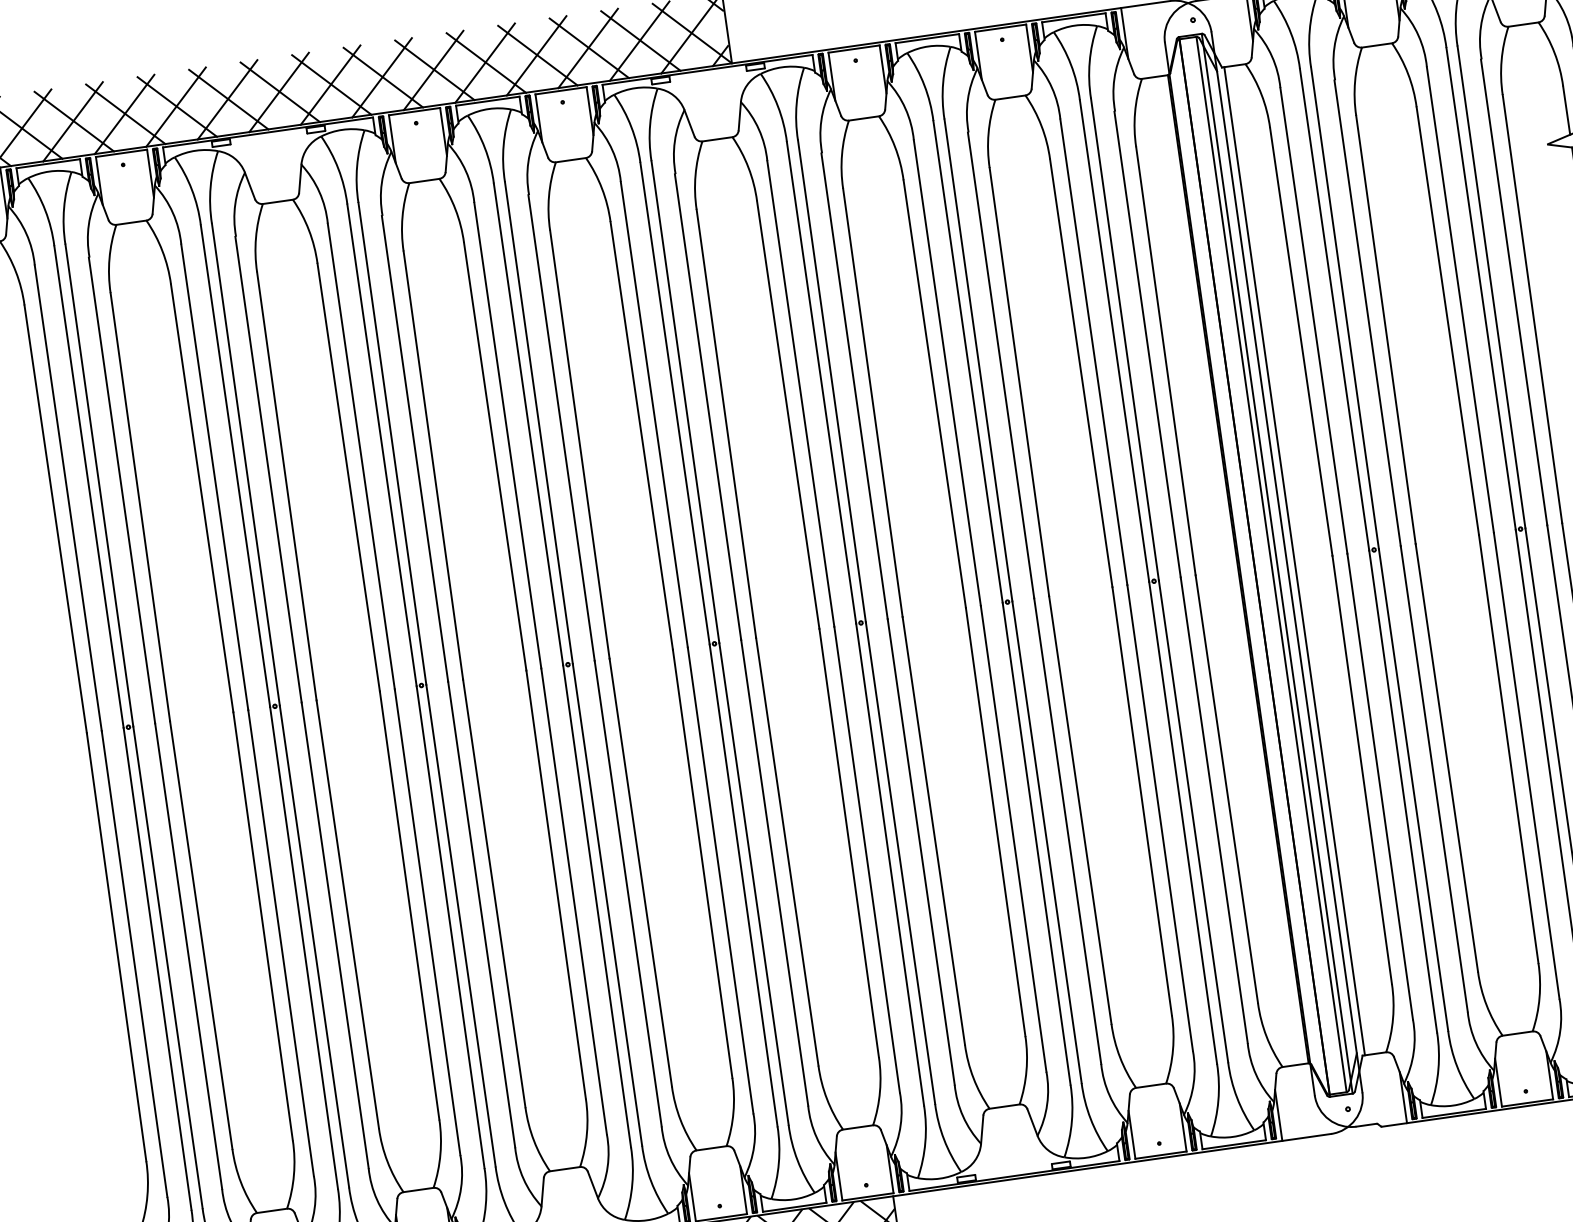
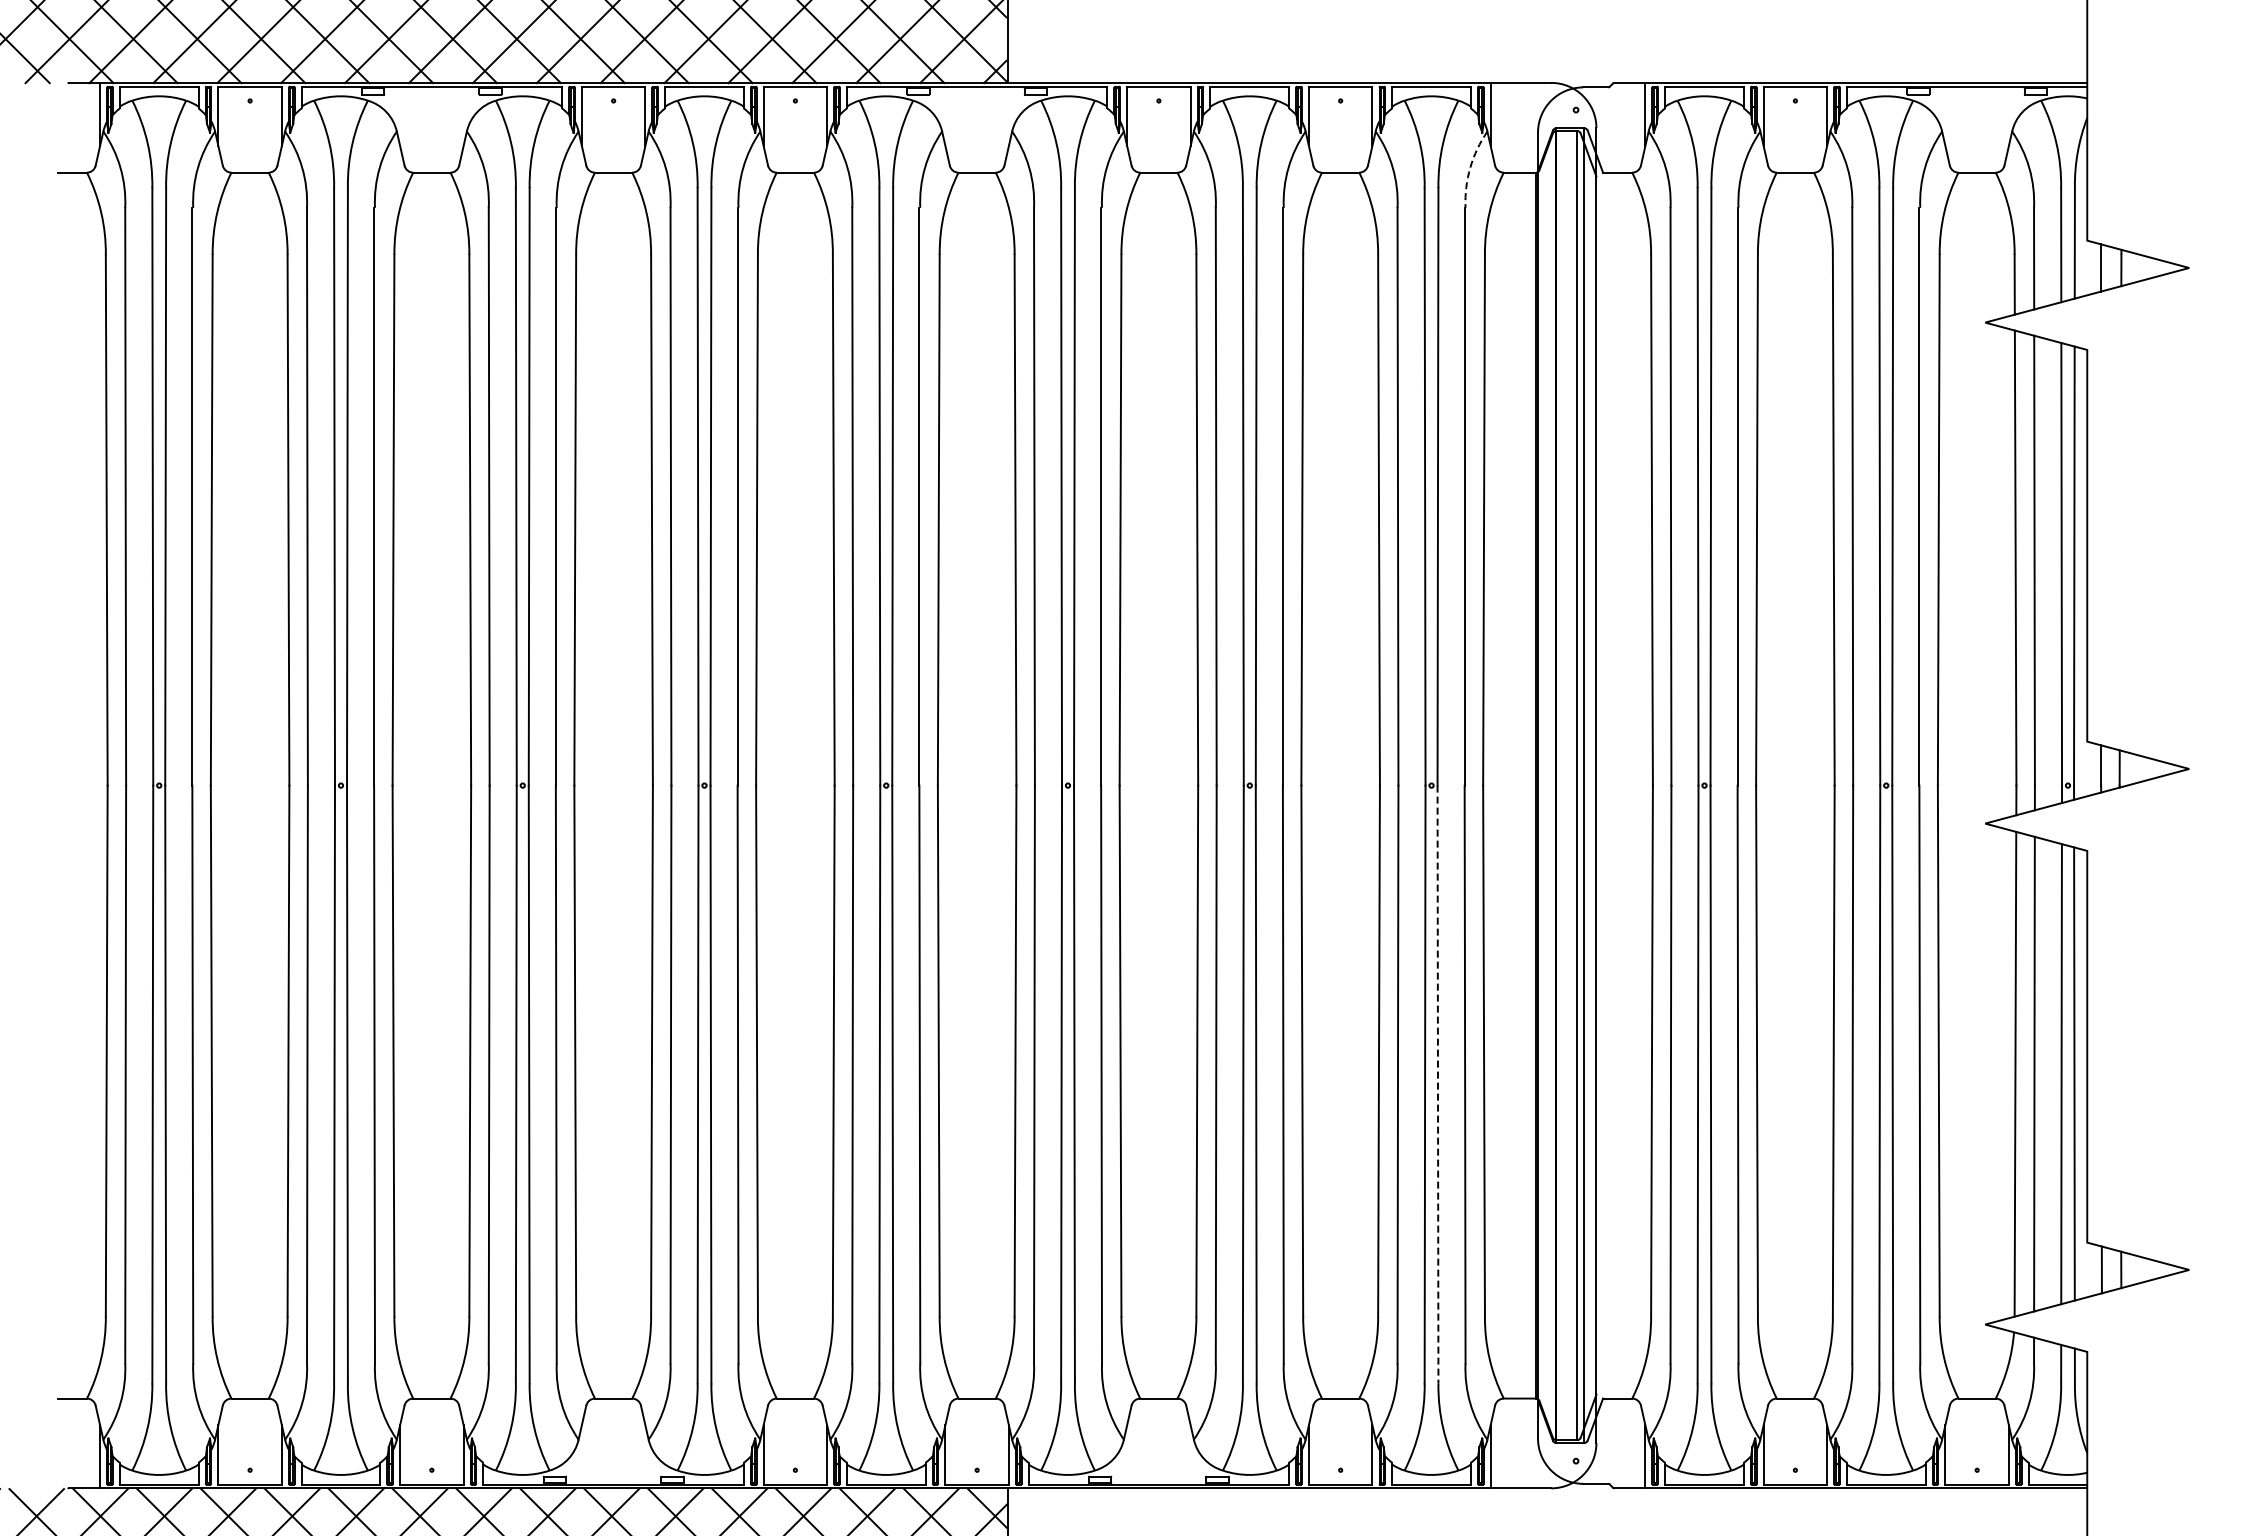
arc: (1114, 78) -> (1470, 167), solid -> dashed
line: (1294, 561) -> (1605, 785), removed
line: (1193, 821) -> (1437, 1084), solid -> dashed

